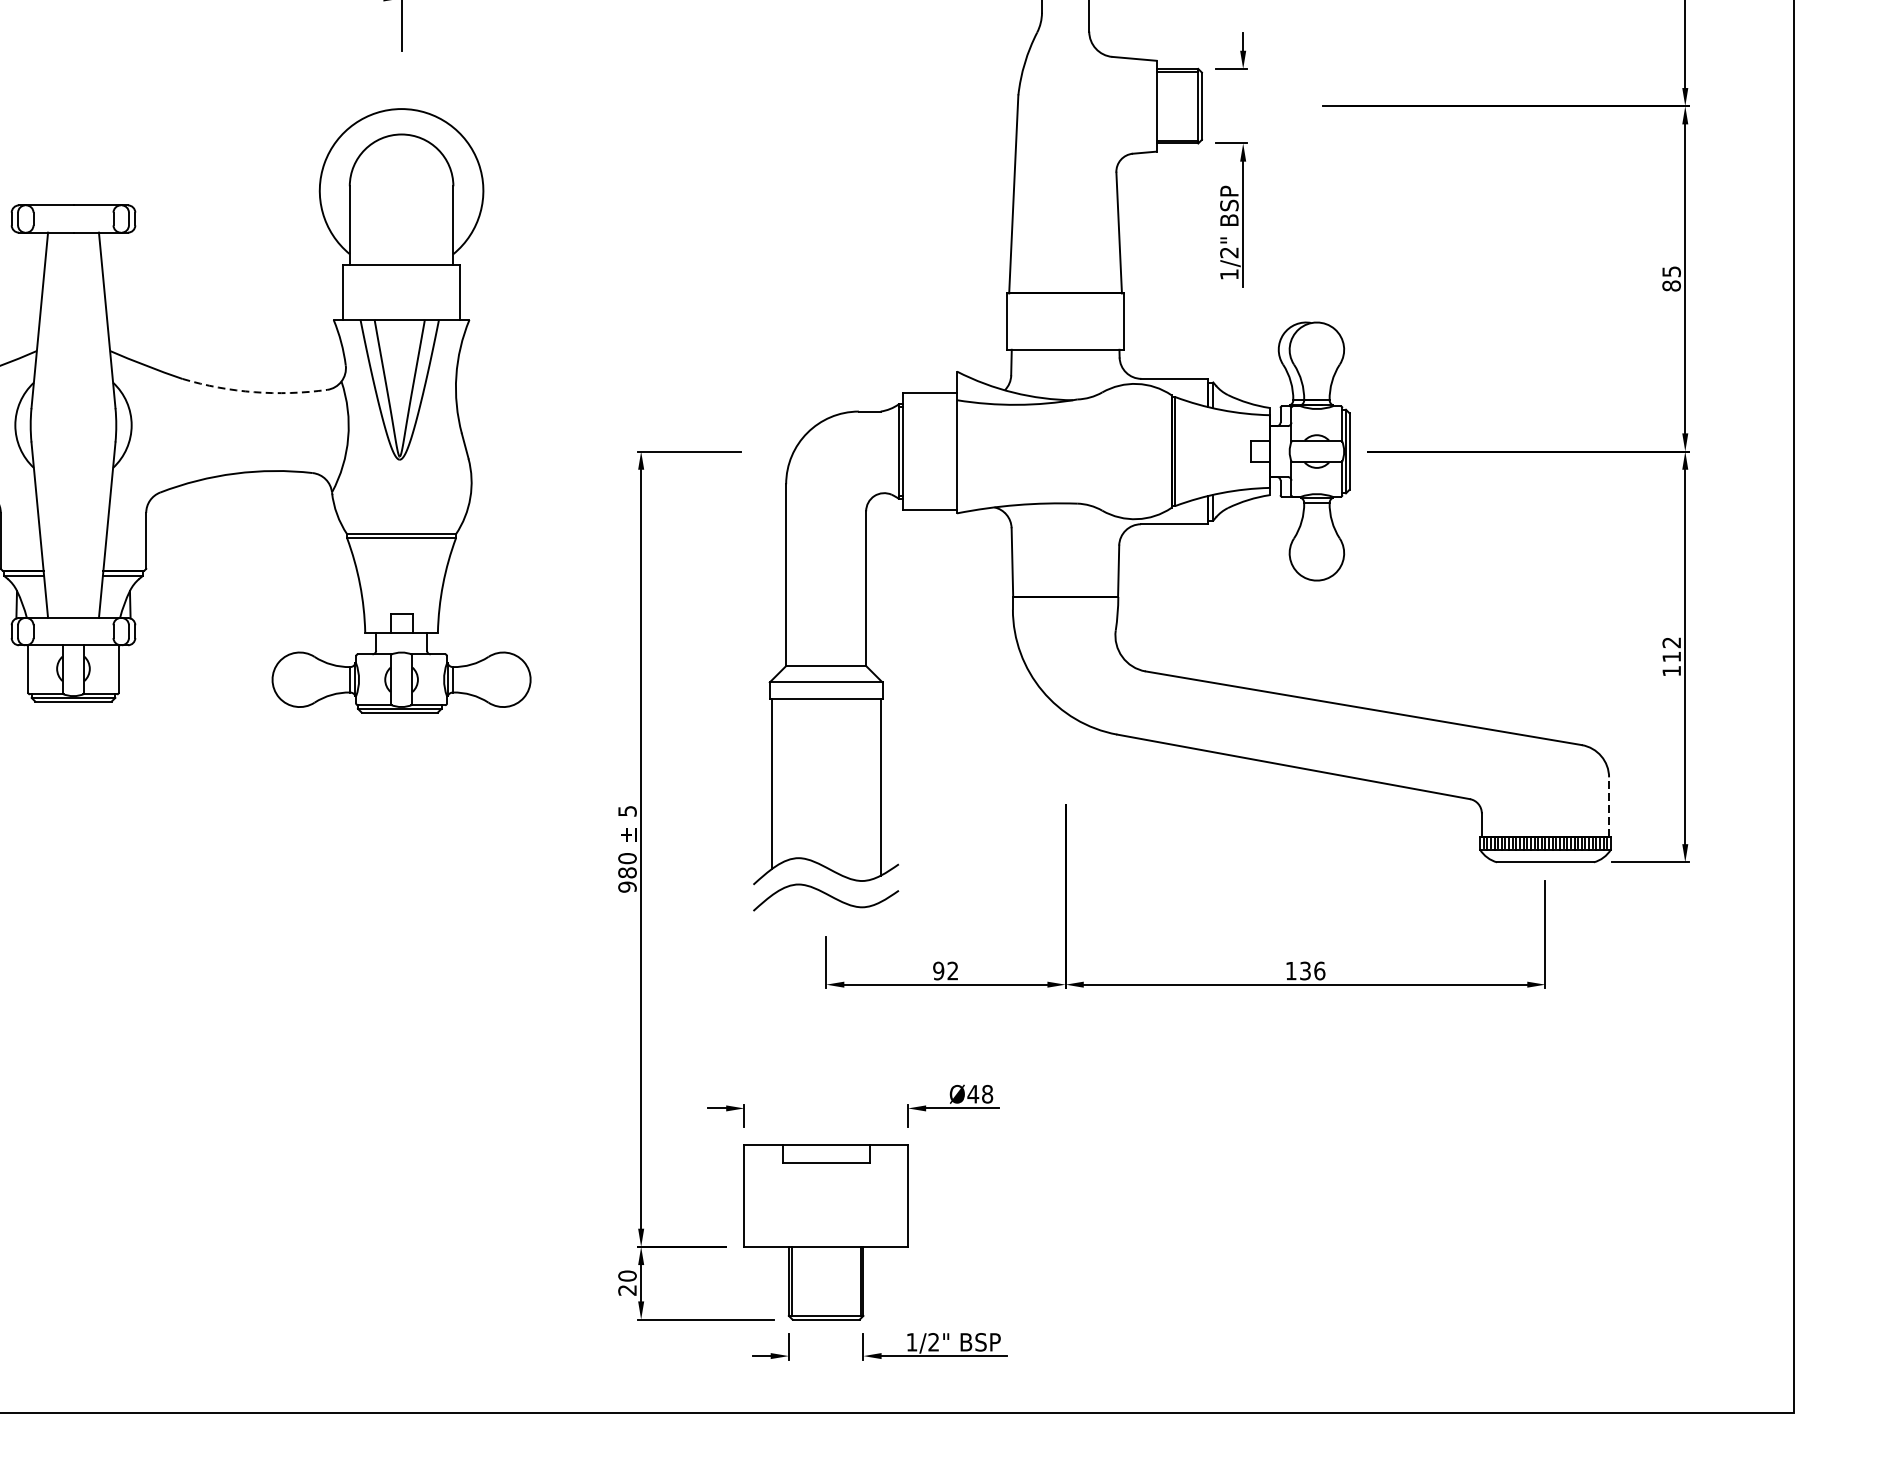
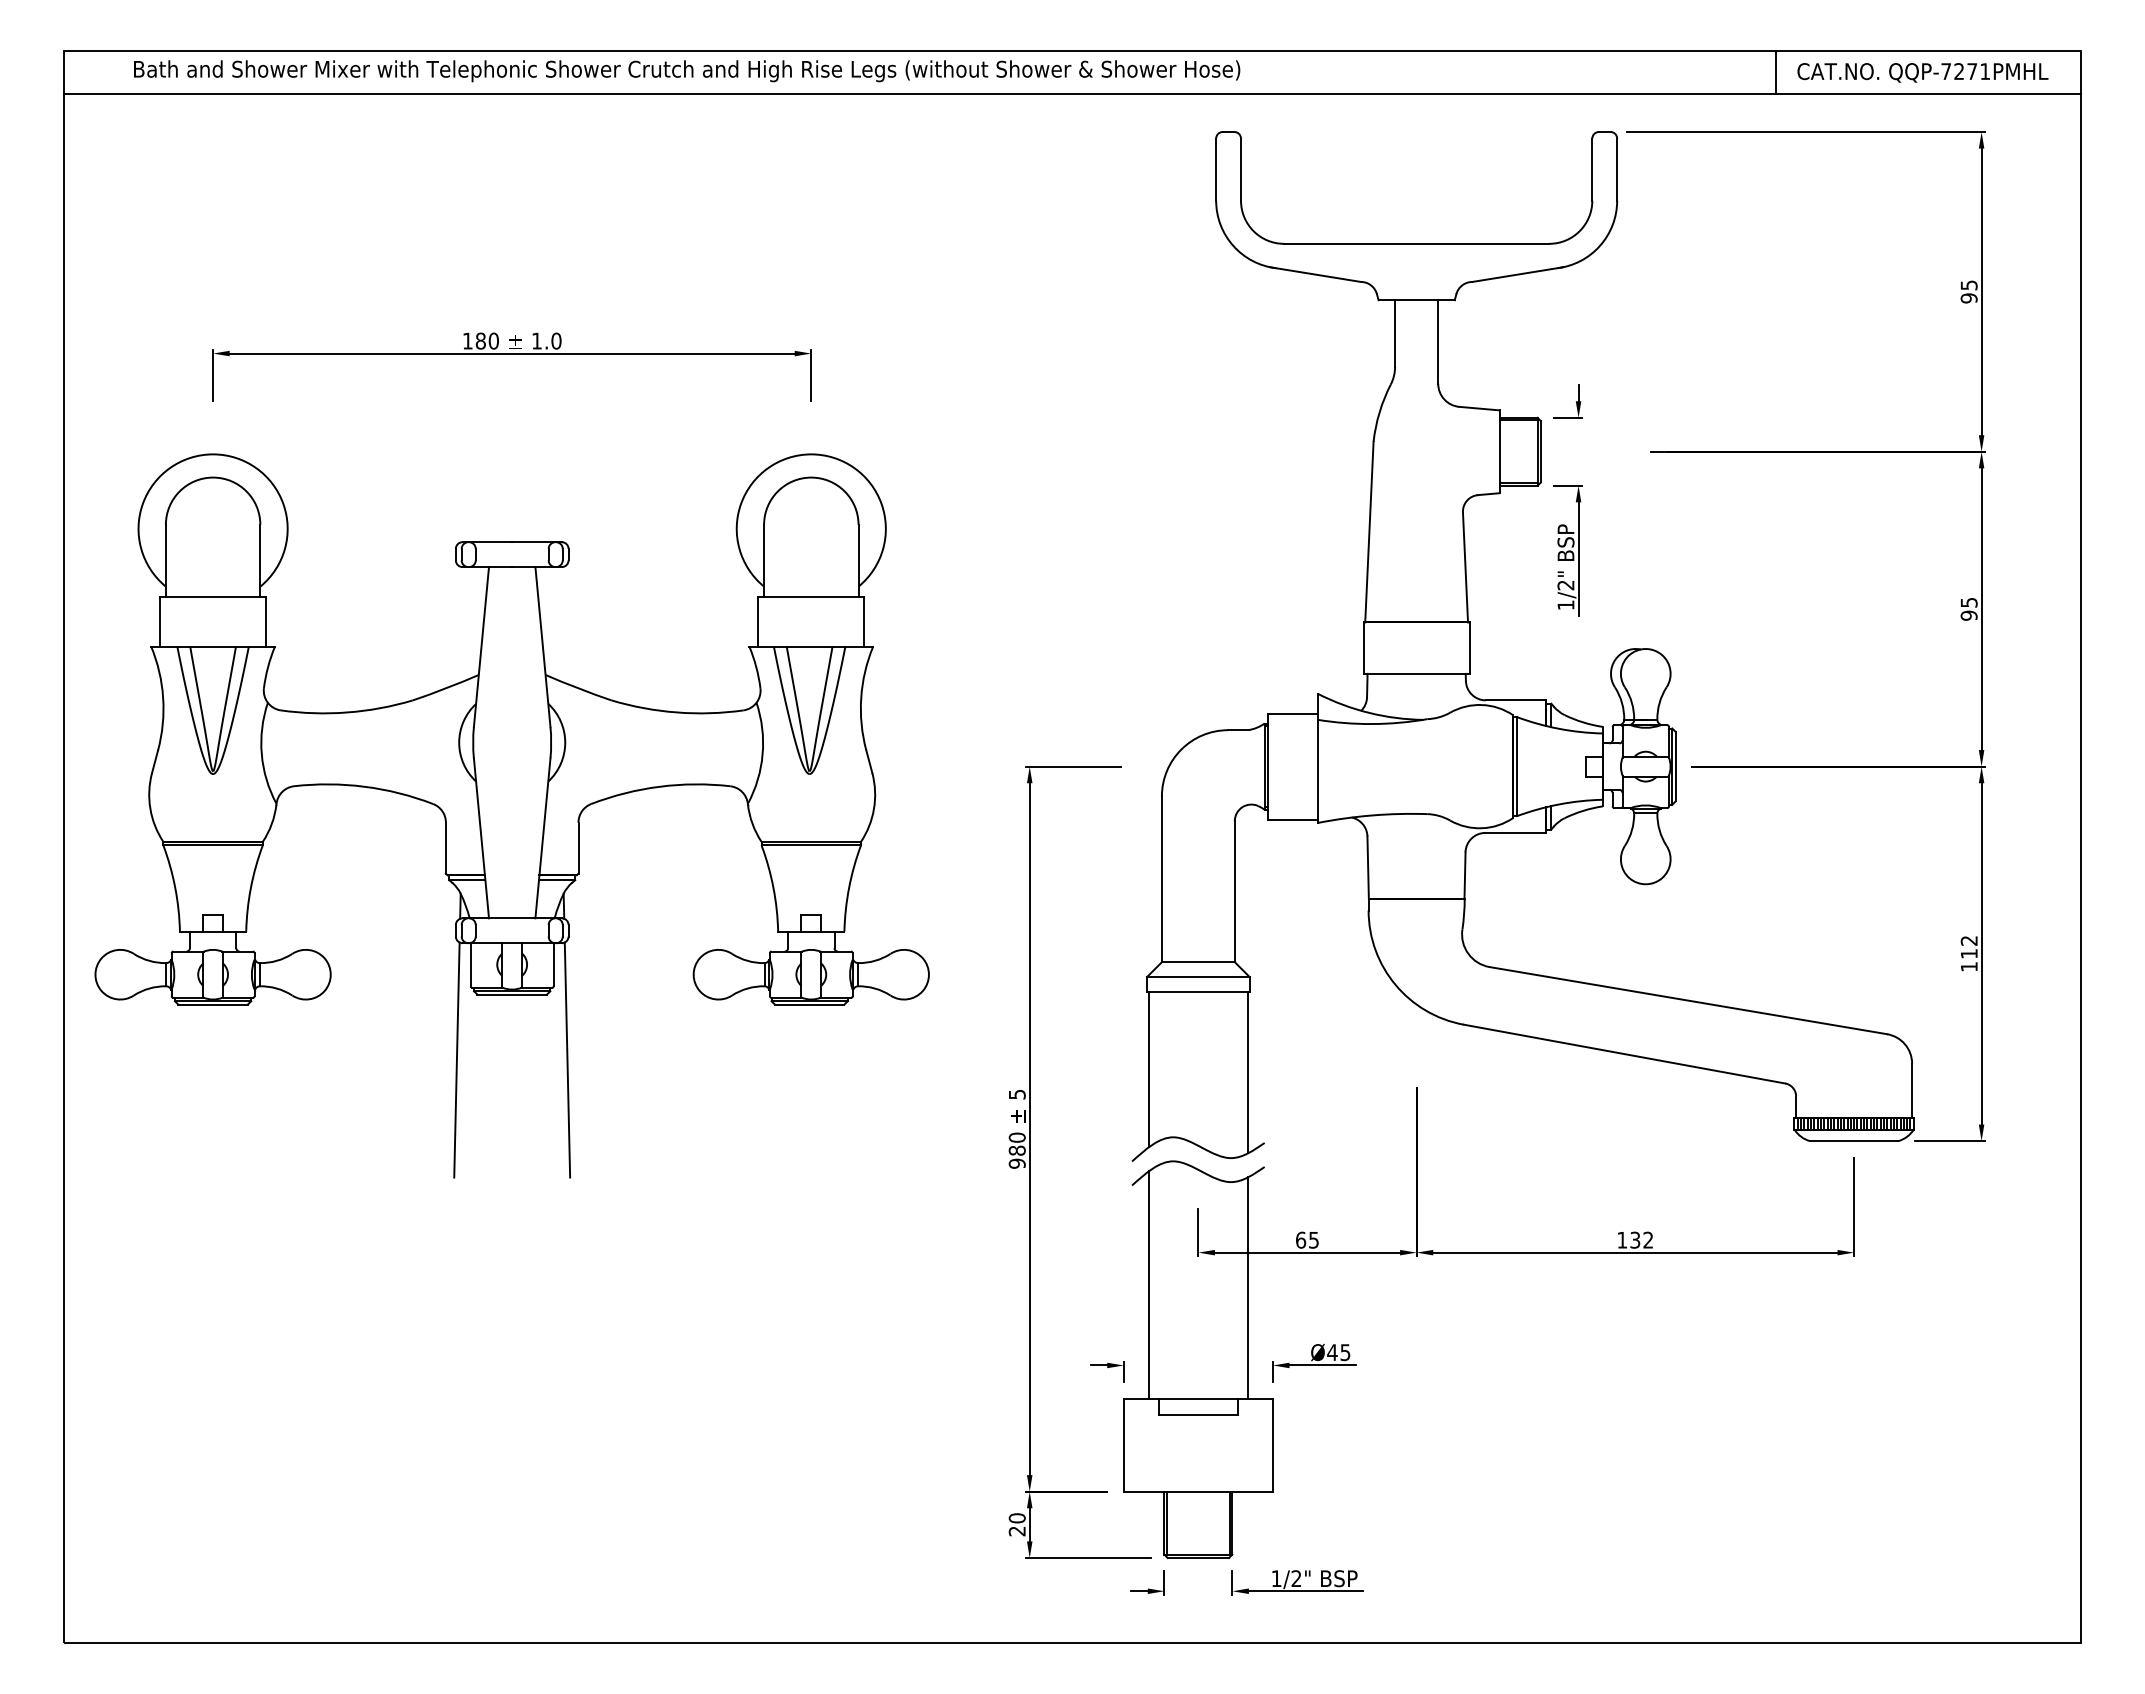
text: (1670, 285) -> (1968, 615), 85 -> 95
arc: (254, 392) -> (677, 712), dashed -> solid
line: (12, 772) -> (456, 1059), added
line: (134, 772) -> (567, 1059), added
line: (1609, 806) -> (1912, 1090), dashed -> solid
text: (944, 970) -> (1306, 1239), 92 -> 65
text: (1319, 970) -> (1648, 1239), 136 -> 132
line: (771, 1019) -> (1148, 1284), added
line: (881, 1022) -> (1248, 1287), added
text: (987, 1094) -> (1345, 1352), Ø48 -> Ø45

